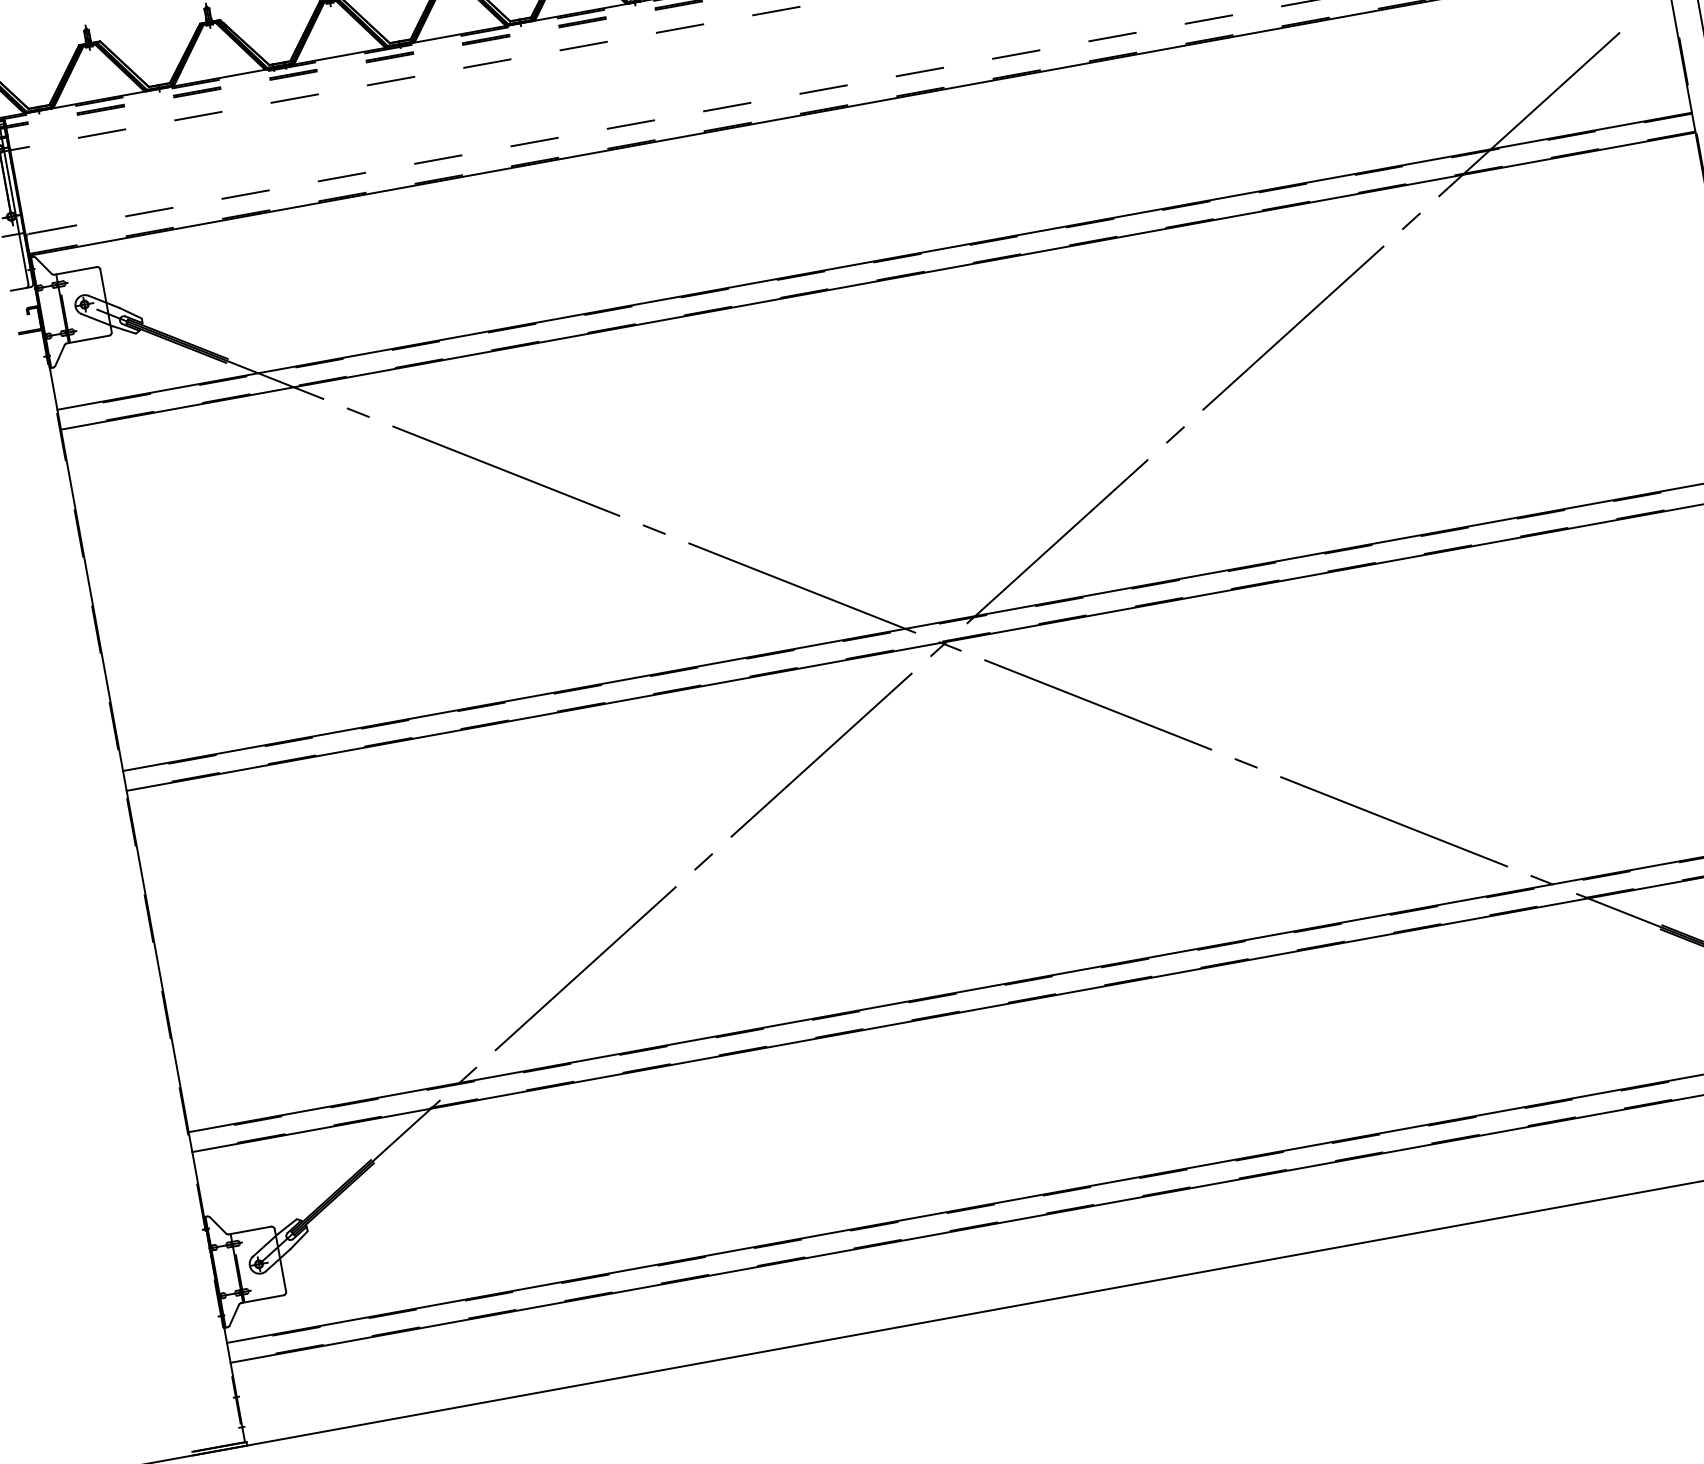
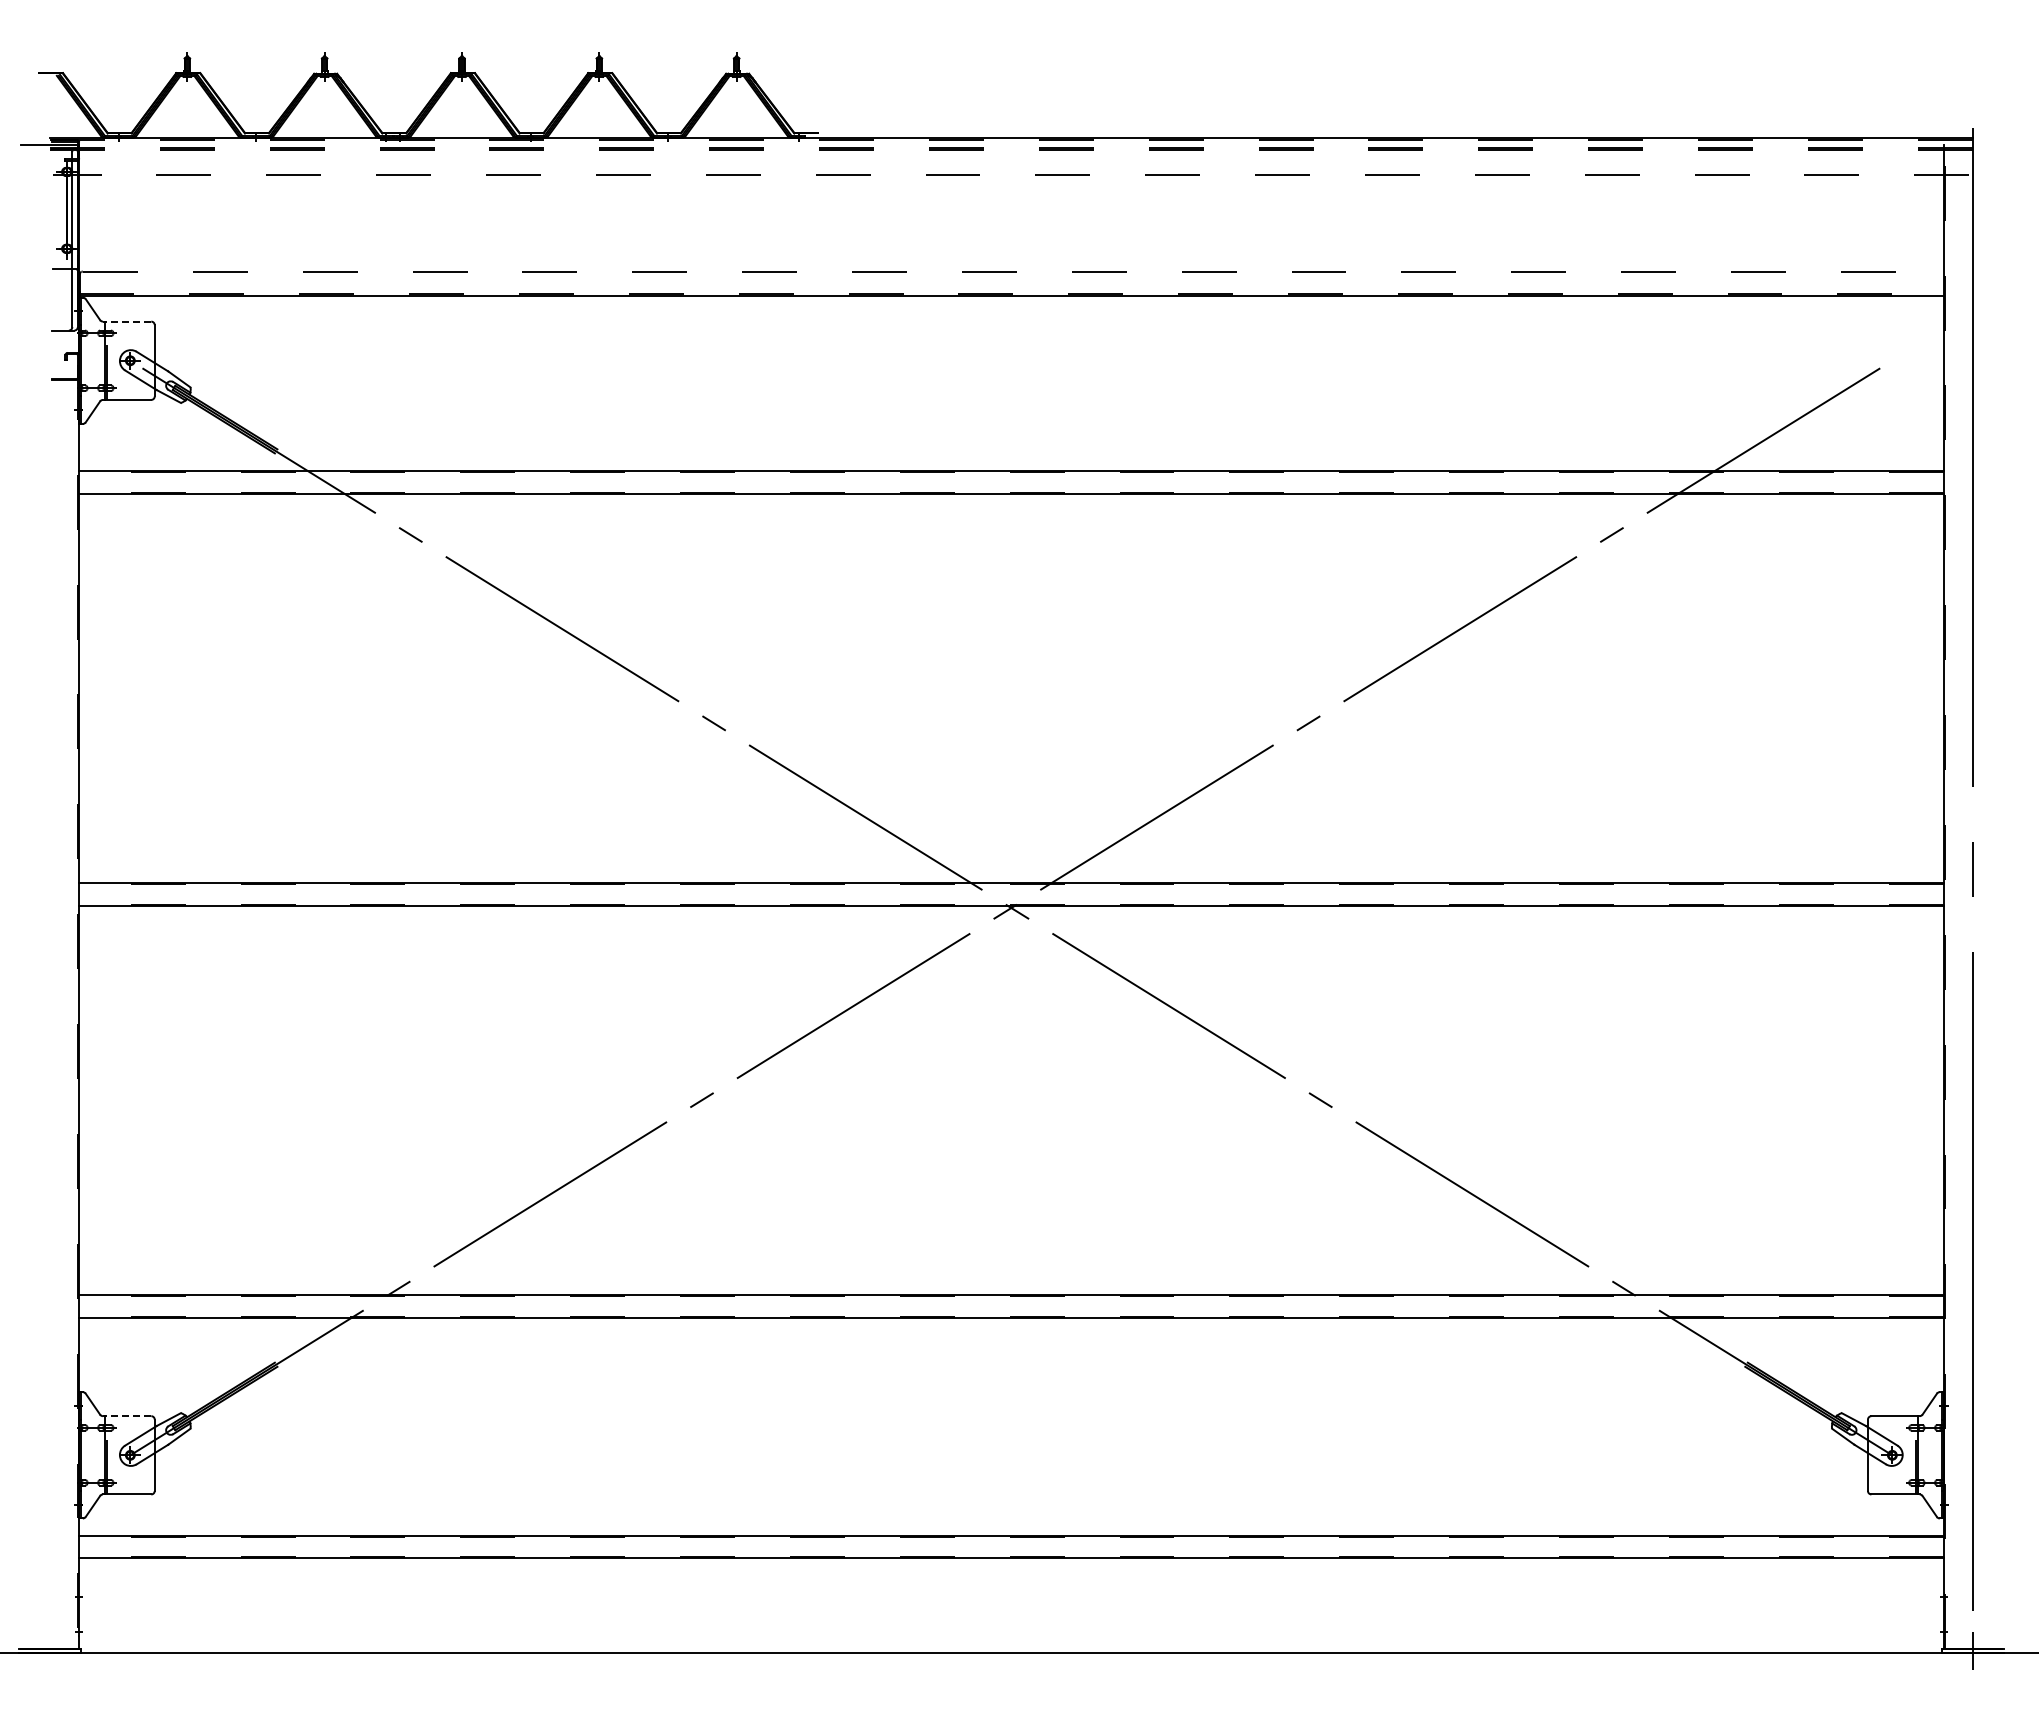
line: (75, 270) -> (126, 321), solid -> dashed
line: (249, 1230) -> (126, 1416), solid -> dashed

